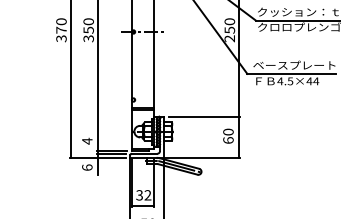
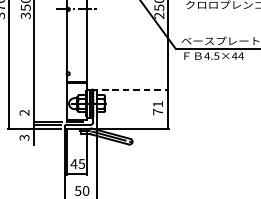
line: (205, 117) -> (136, 90), solid -> dashed
text: (228, 135) -> (158, 107), 60 -> 71
text: (87, 140) -> (24, 112), 4 -> 2
text: (87, 167) -> (24, 137), 6 -> 3
text: (143, 195) -> (77, 164), 32 -> 45

